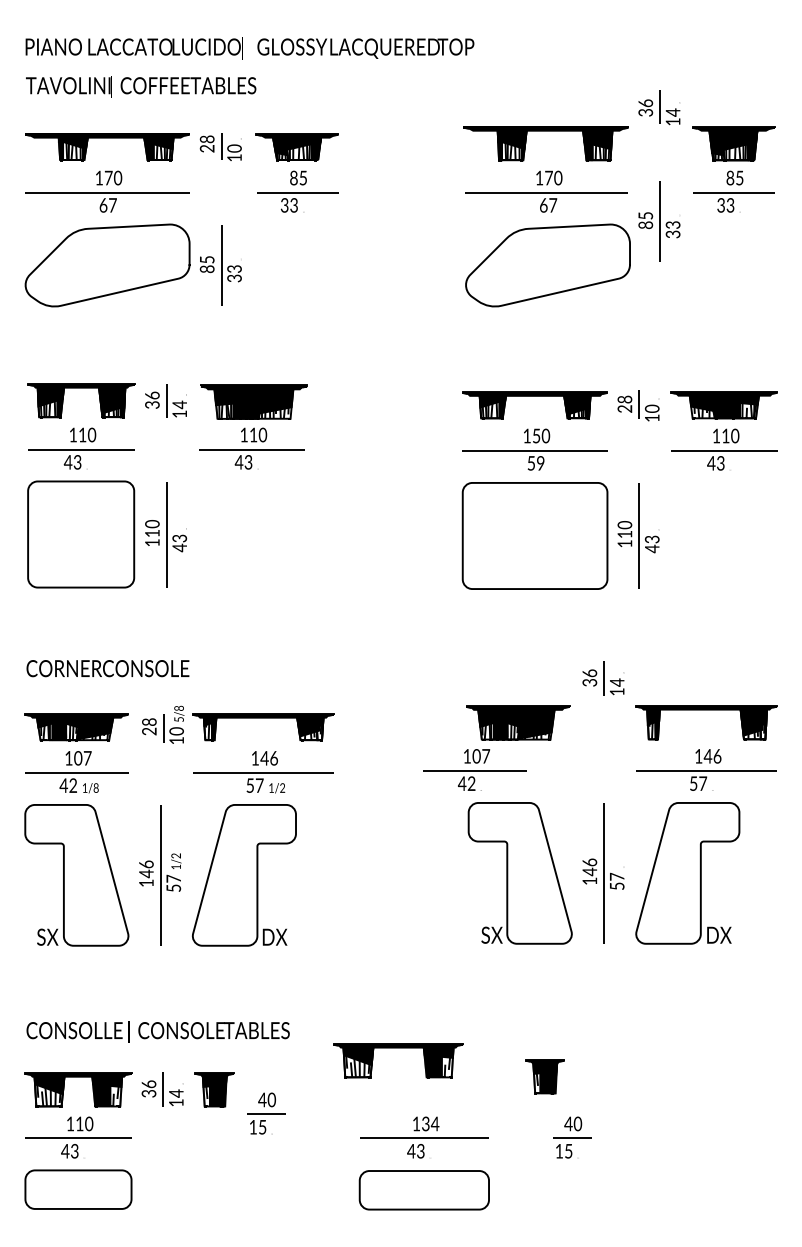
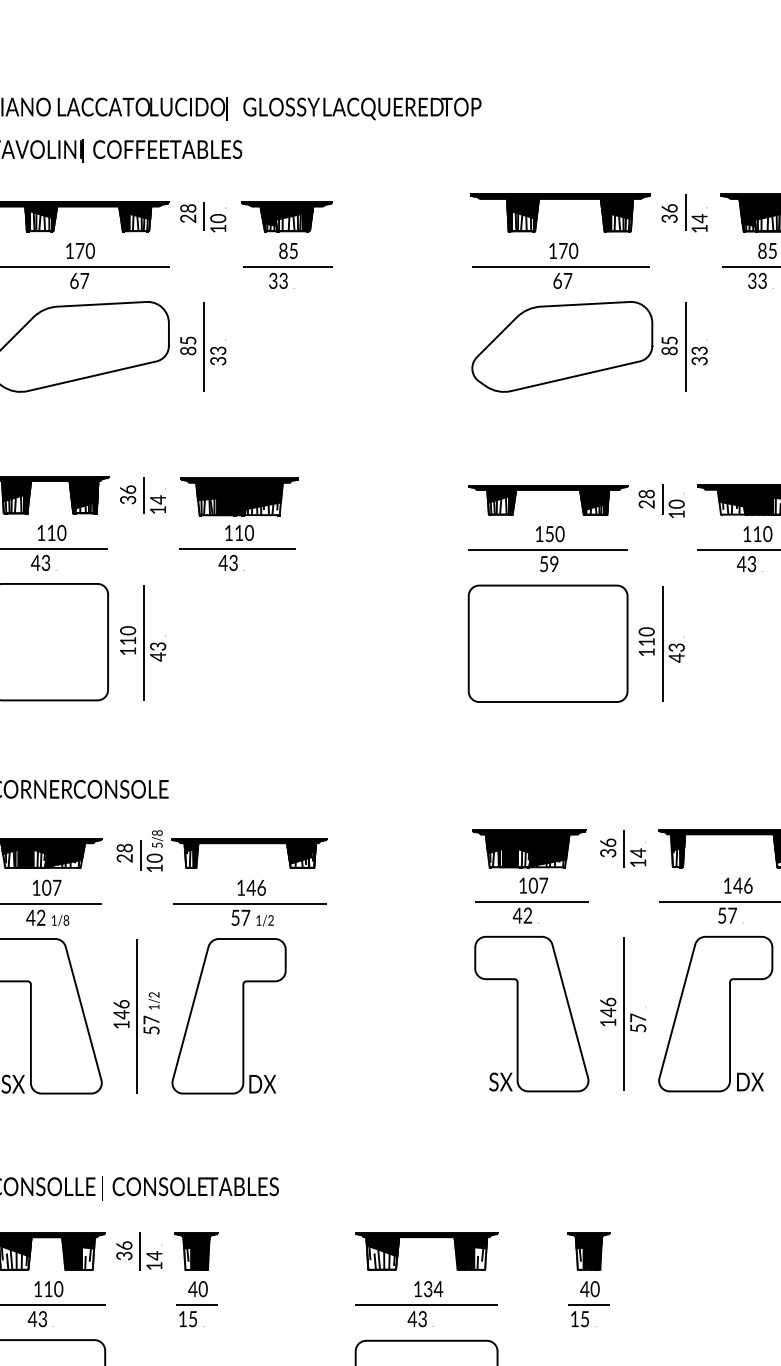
part: (659, 107) -> (684, 212), moved
part: (659, 221) -> (684, 346), moved
part: (603, 678) -> (623, 848), moved
part: (474, 769) -> (531, 900), moved
part: (398, 1048) -> (426, 1238), moved
part: (544, 1076) -> (588, 1251), moved
part: (266, 1113) -> (197, 1304), moved

